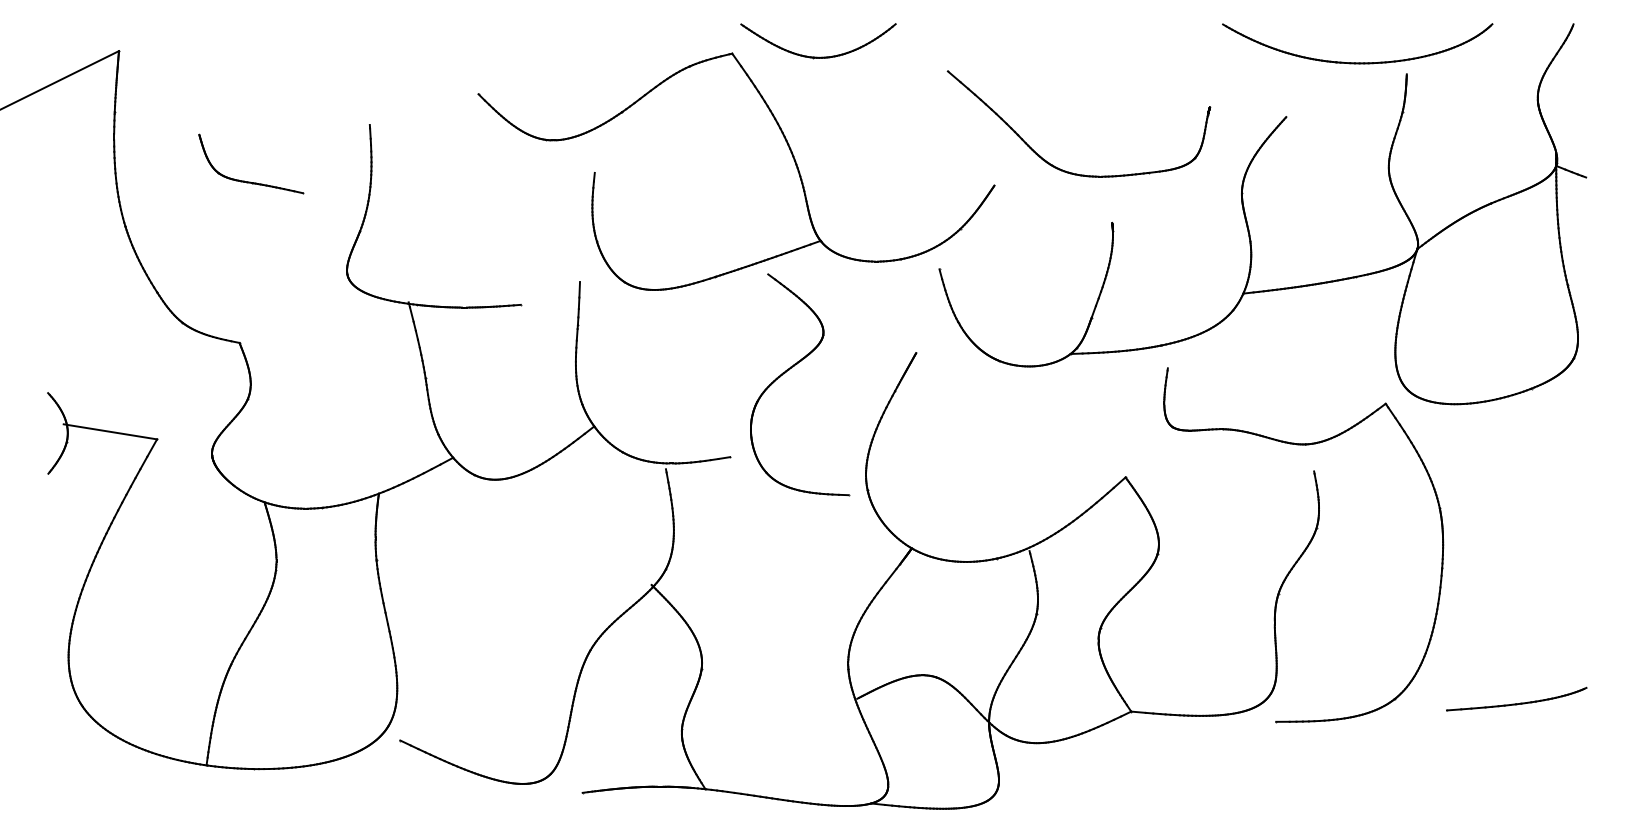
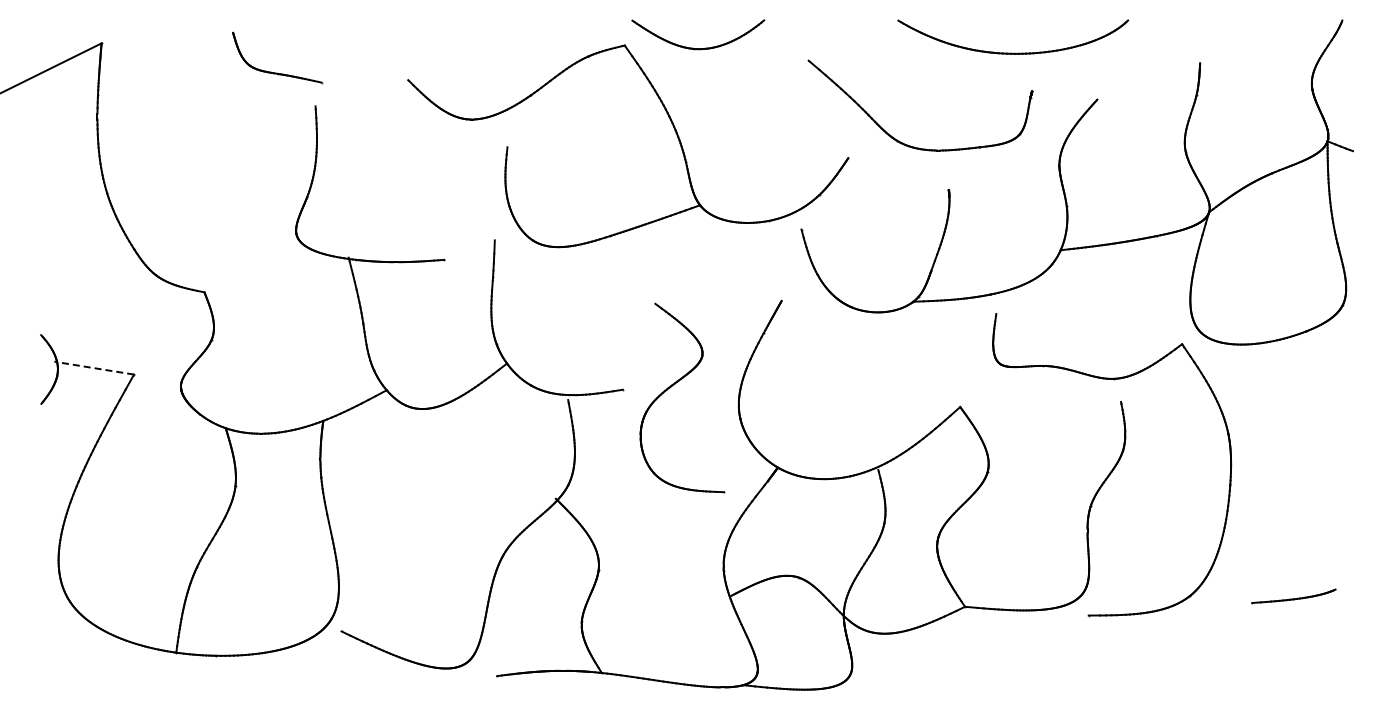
part: (1359, 61) -> (1014, 52), moved
part: (251, 181) -> (277, 72), moved
part: (791, 368) -> (675, 384), moved
line: (109, 432) -> (93, 368), solid -> dashed
part: (1516, 699) -> (1293, 596), size x0.7

